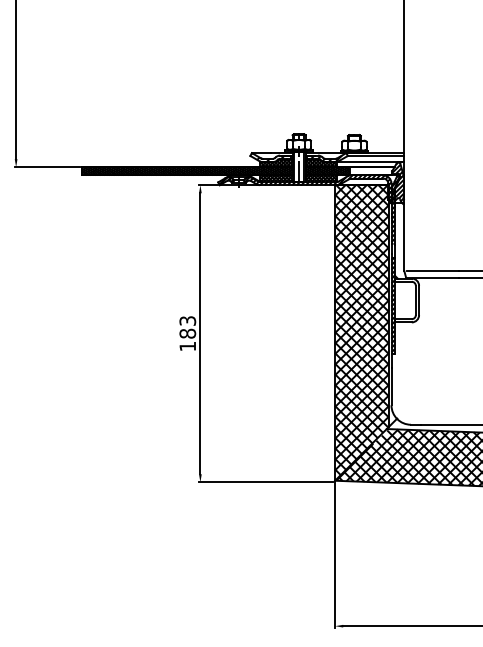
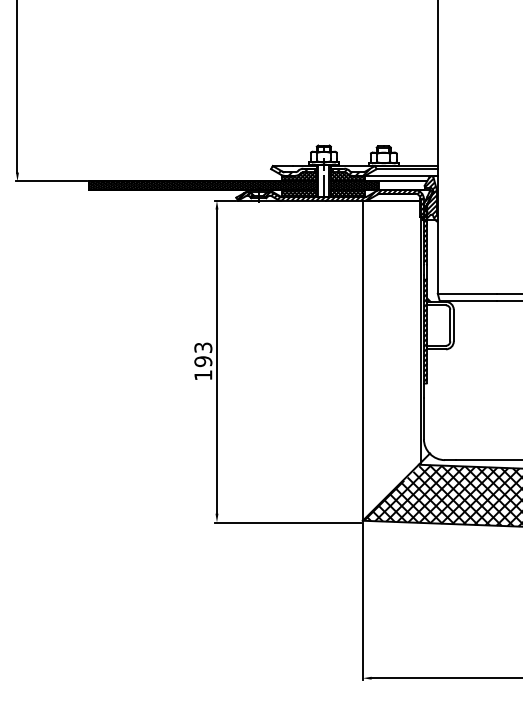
hatch: (361, 332) -> (391, 360), removed
text: (187, 333) -> (203, 361), 183 -> 193

